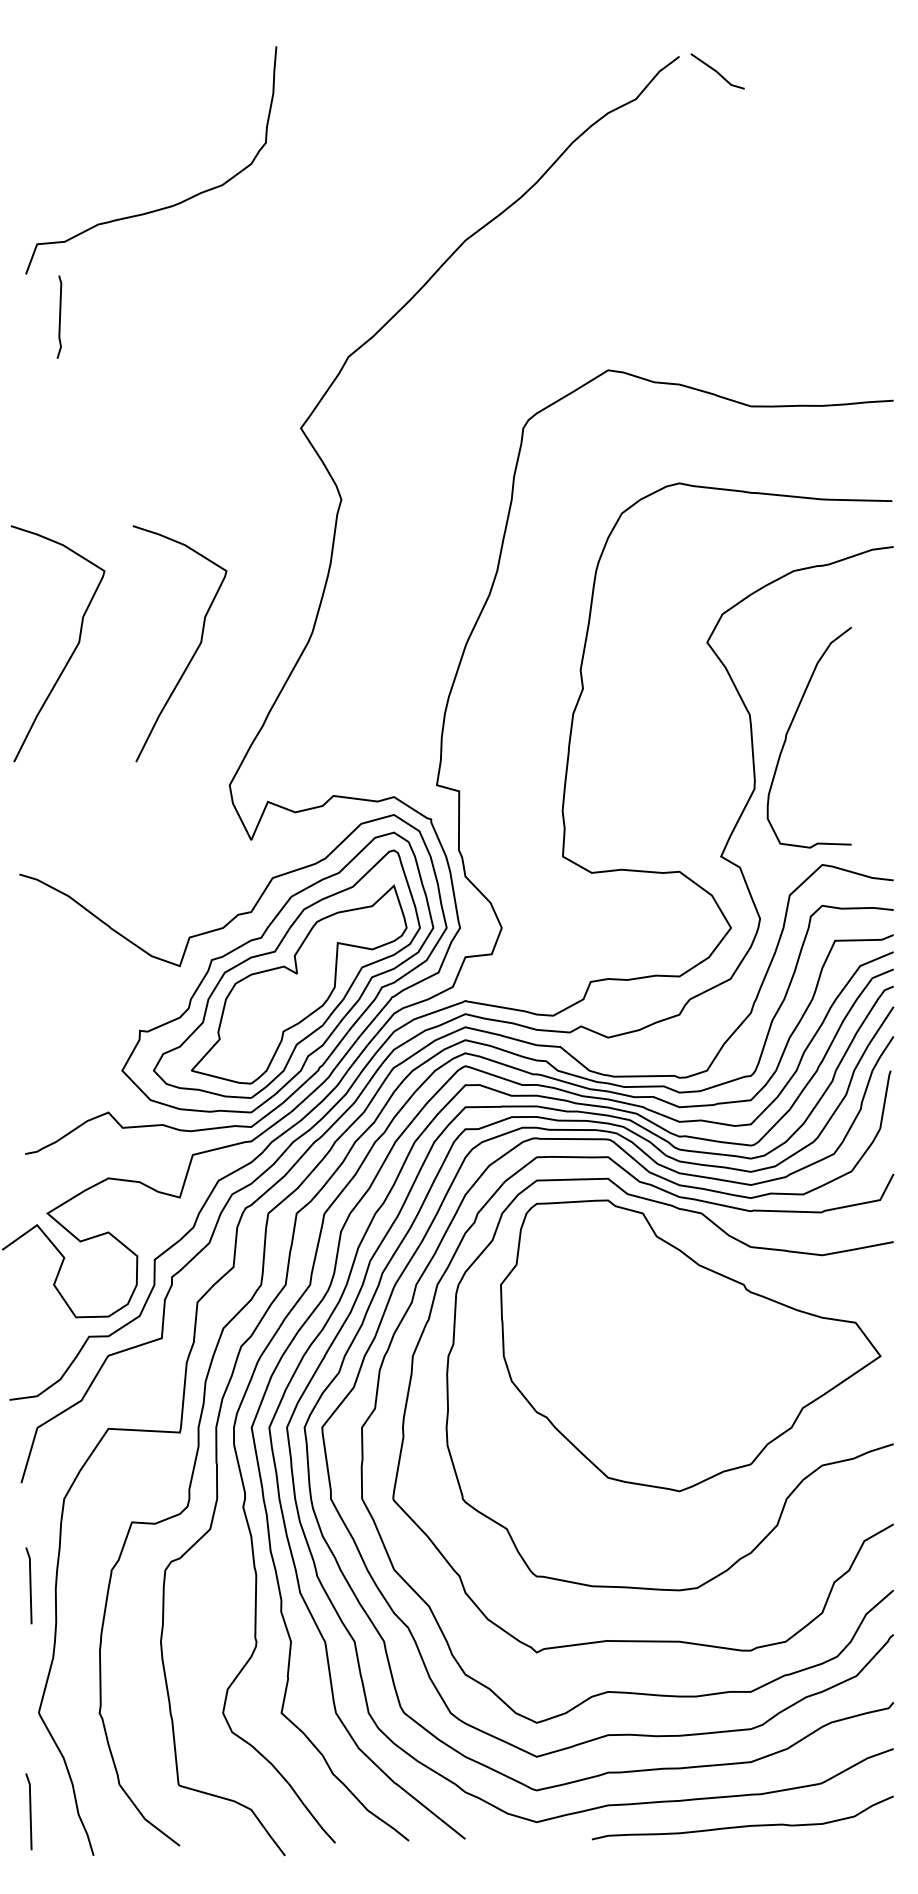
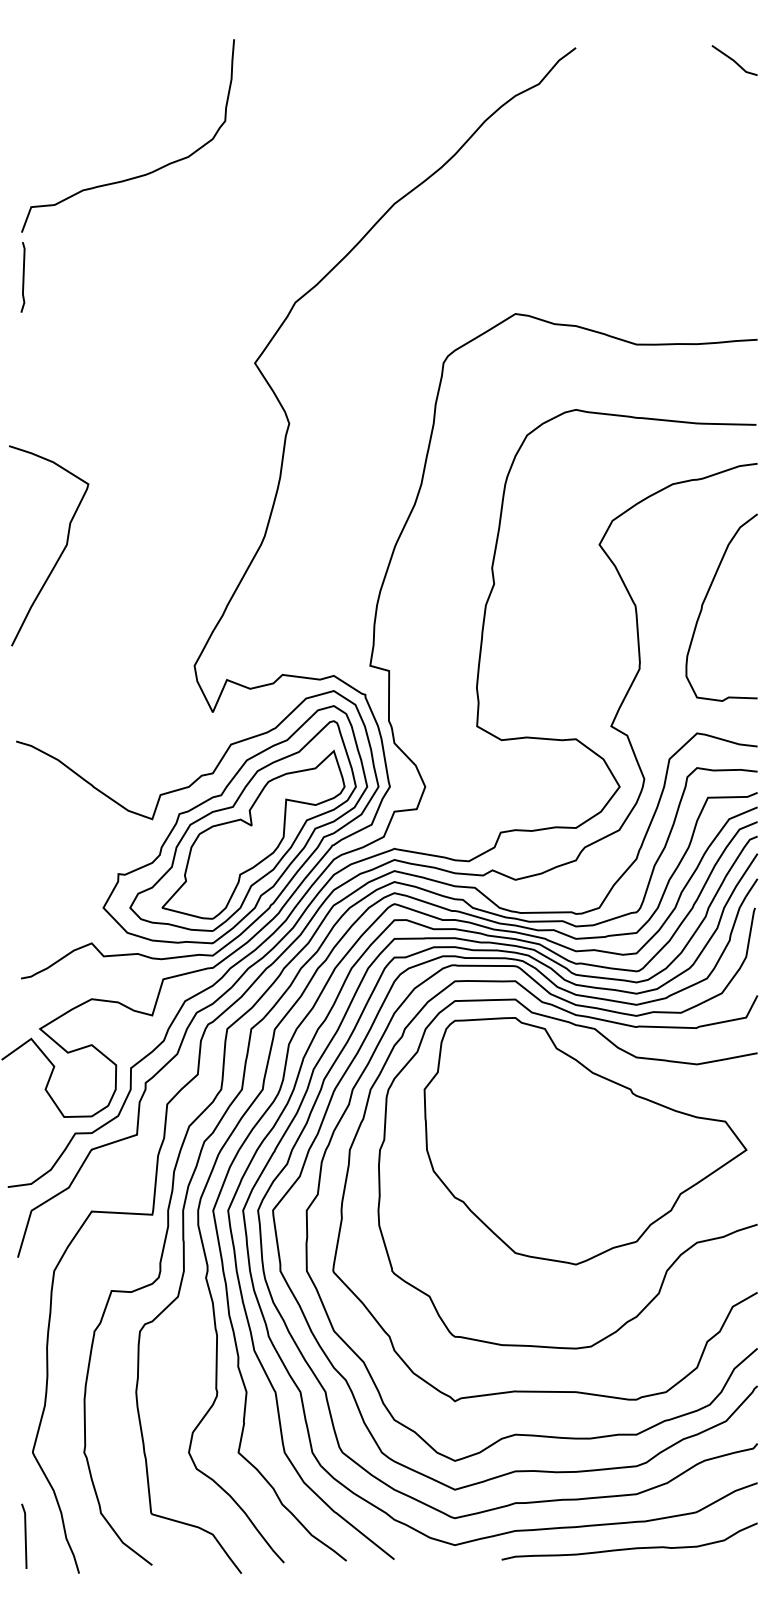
line: (717, 71) -> (734, 60), moved
line: (59, 316) -> (23, 276), moved
curve: (193, 653) -> (163, 554), removed
curve: (790, 728) -> (705, 599), moved
line: (29, 1585) -> (24, 1344), removed

